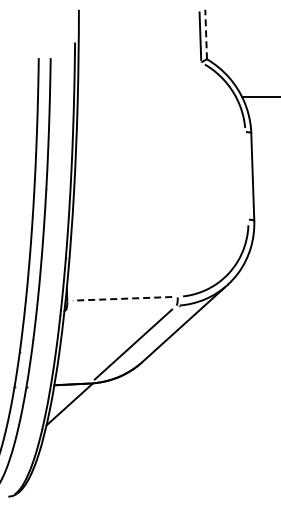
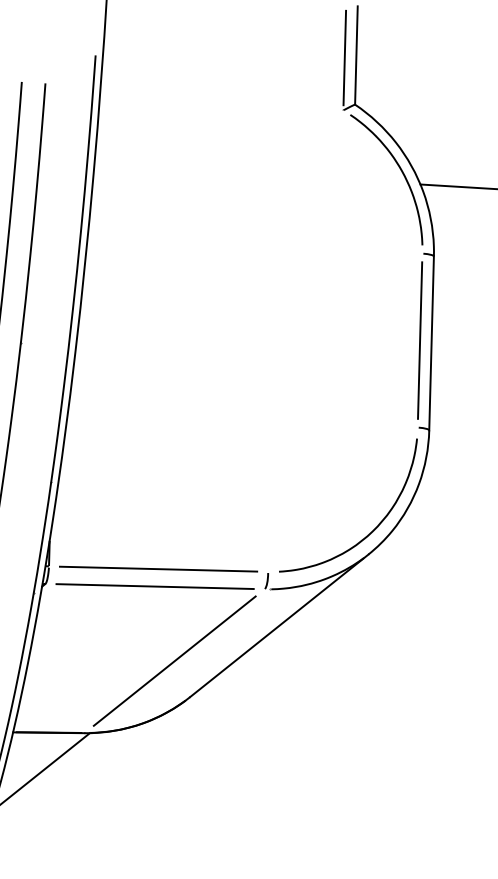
line: (206, 34) -> (357, 55), dashed -> solid
line: (246, 175) -> (419, 339), added
line: (122, 298) -> (158, 568), dashed -> solid
line: (120, 307) -> (153, 586), added

